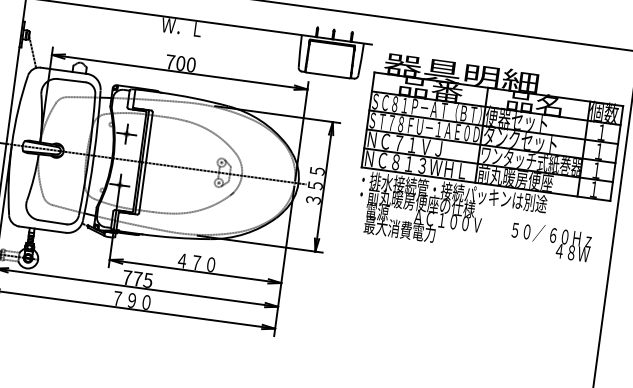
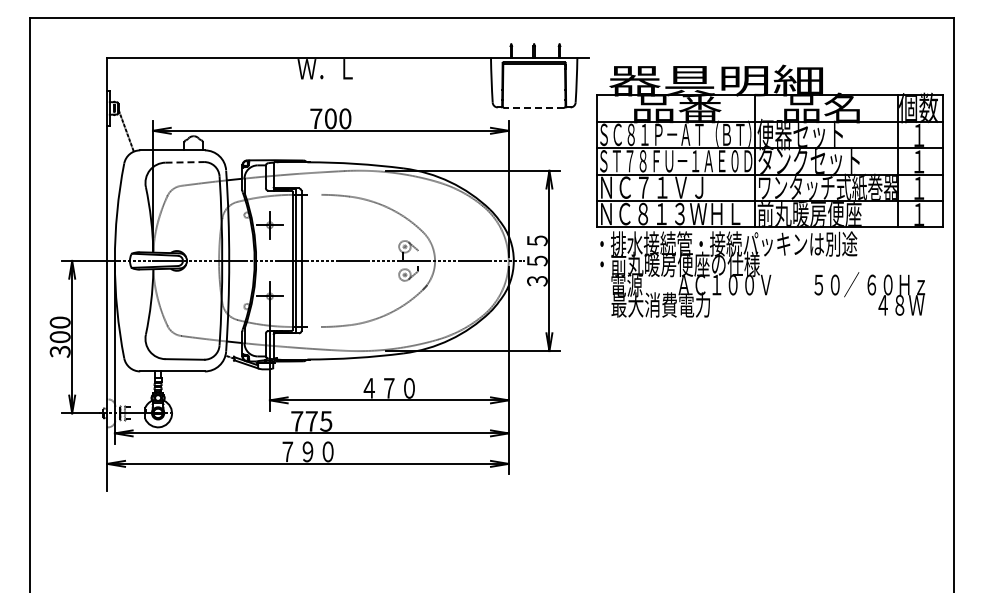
line: (328, 75) -> (534, 107), solid -> dashed
line: (72, 80) -> (185, 162), solid -> dashed

